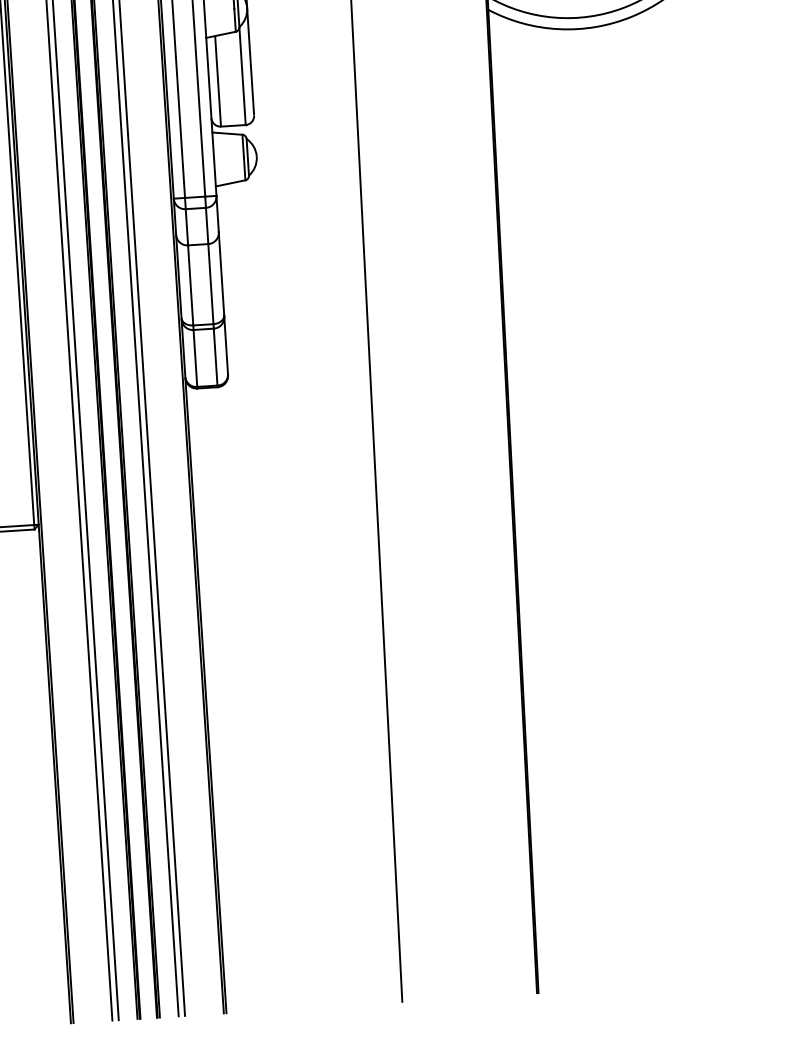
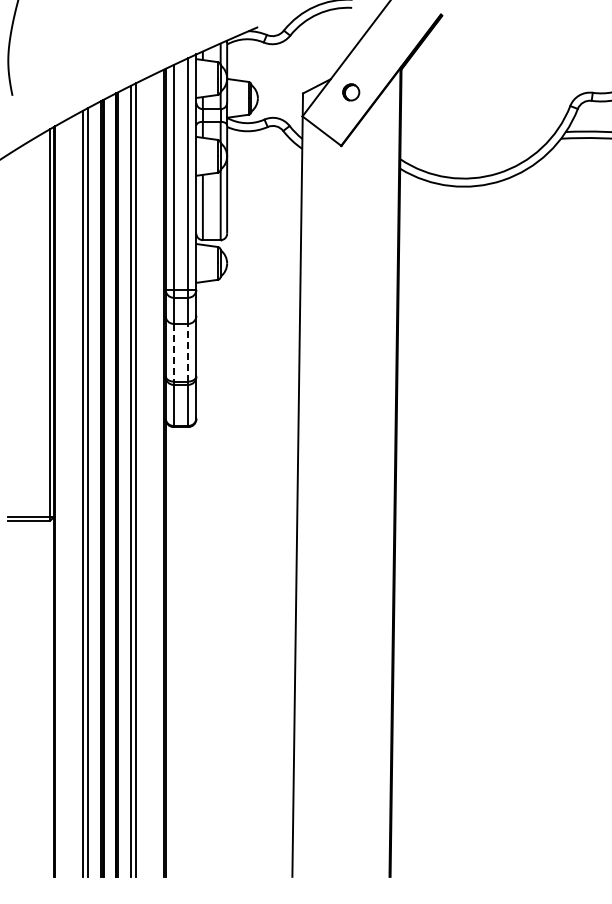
line: (211, 283) -> (188, 352), solid -> dashed
line: (190, 285) -> (173, 352), solid -> dashed

